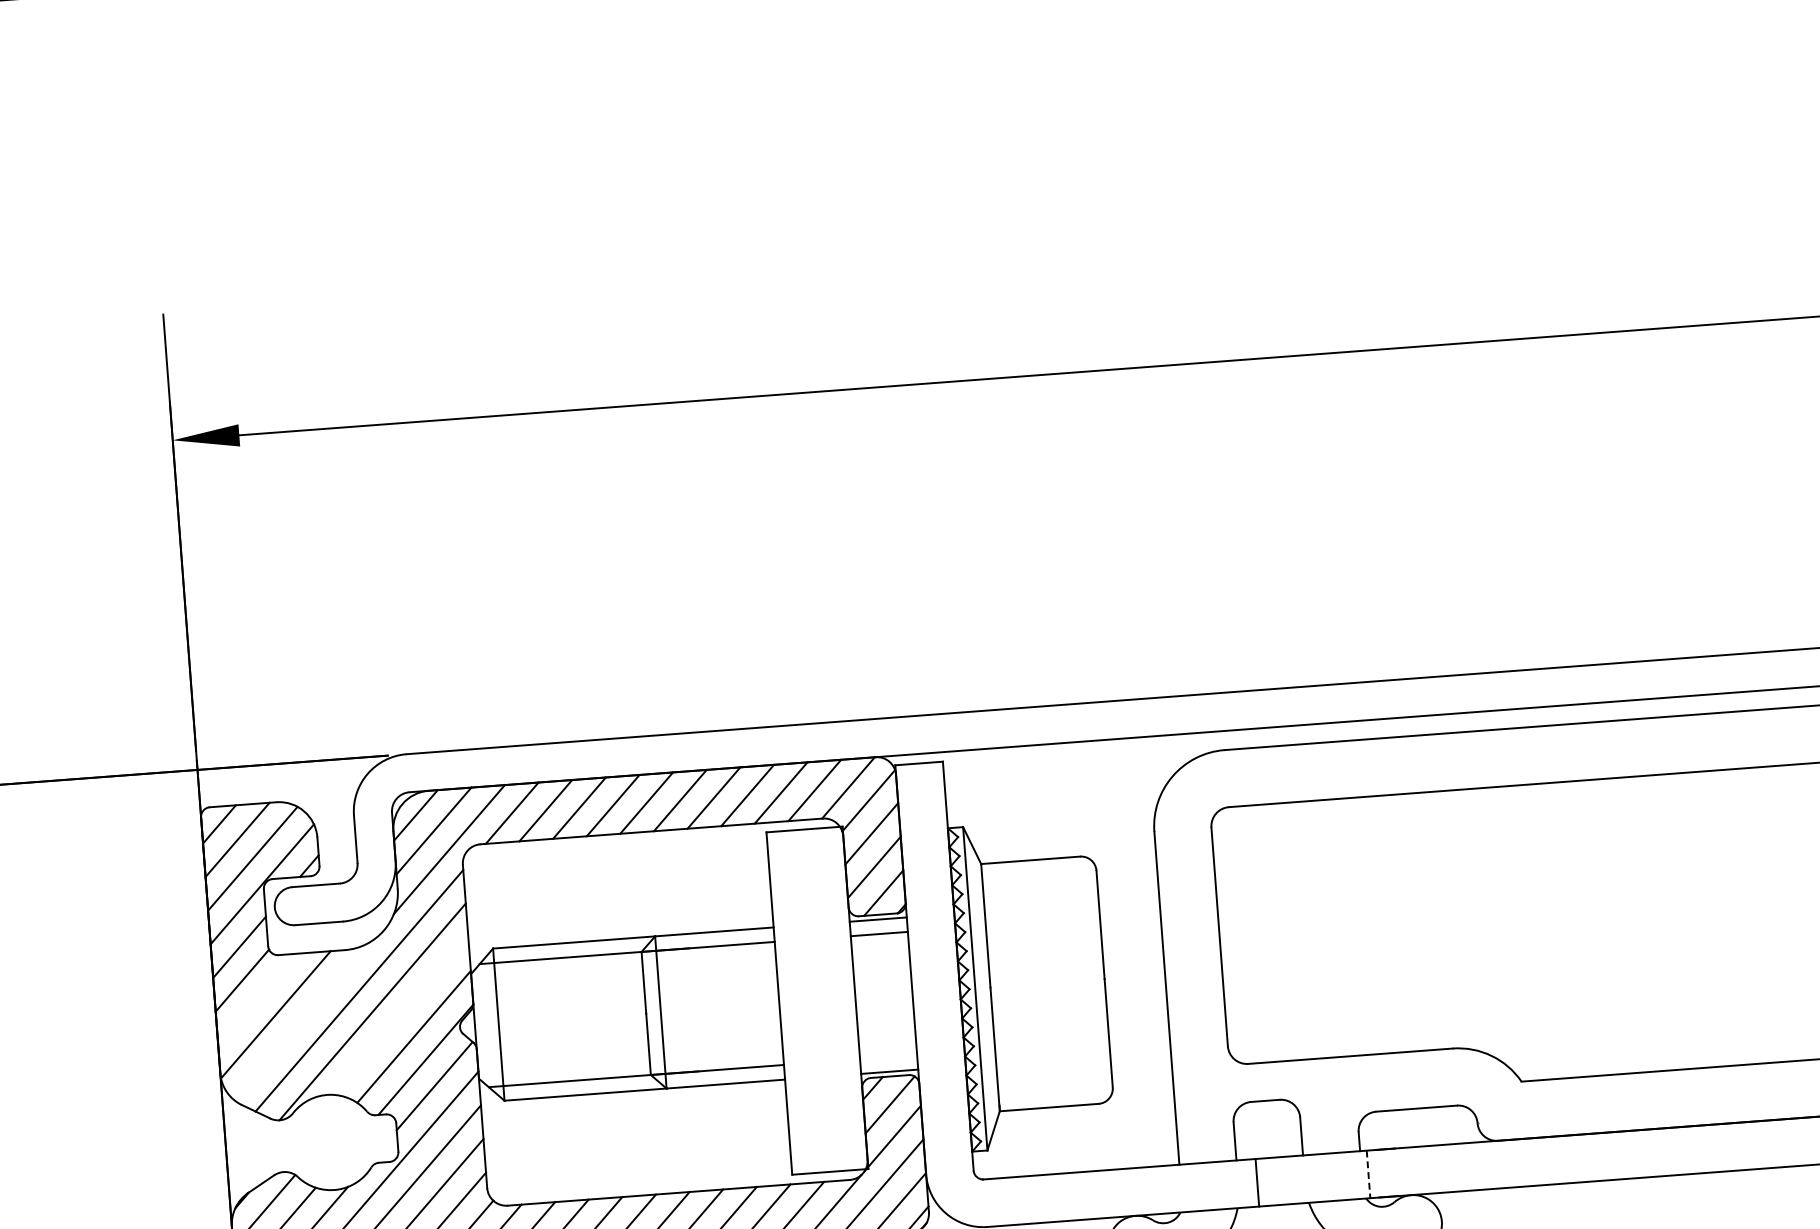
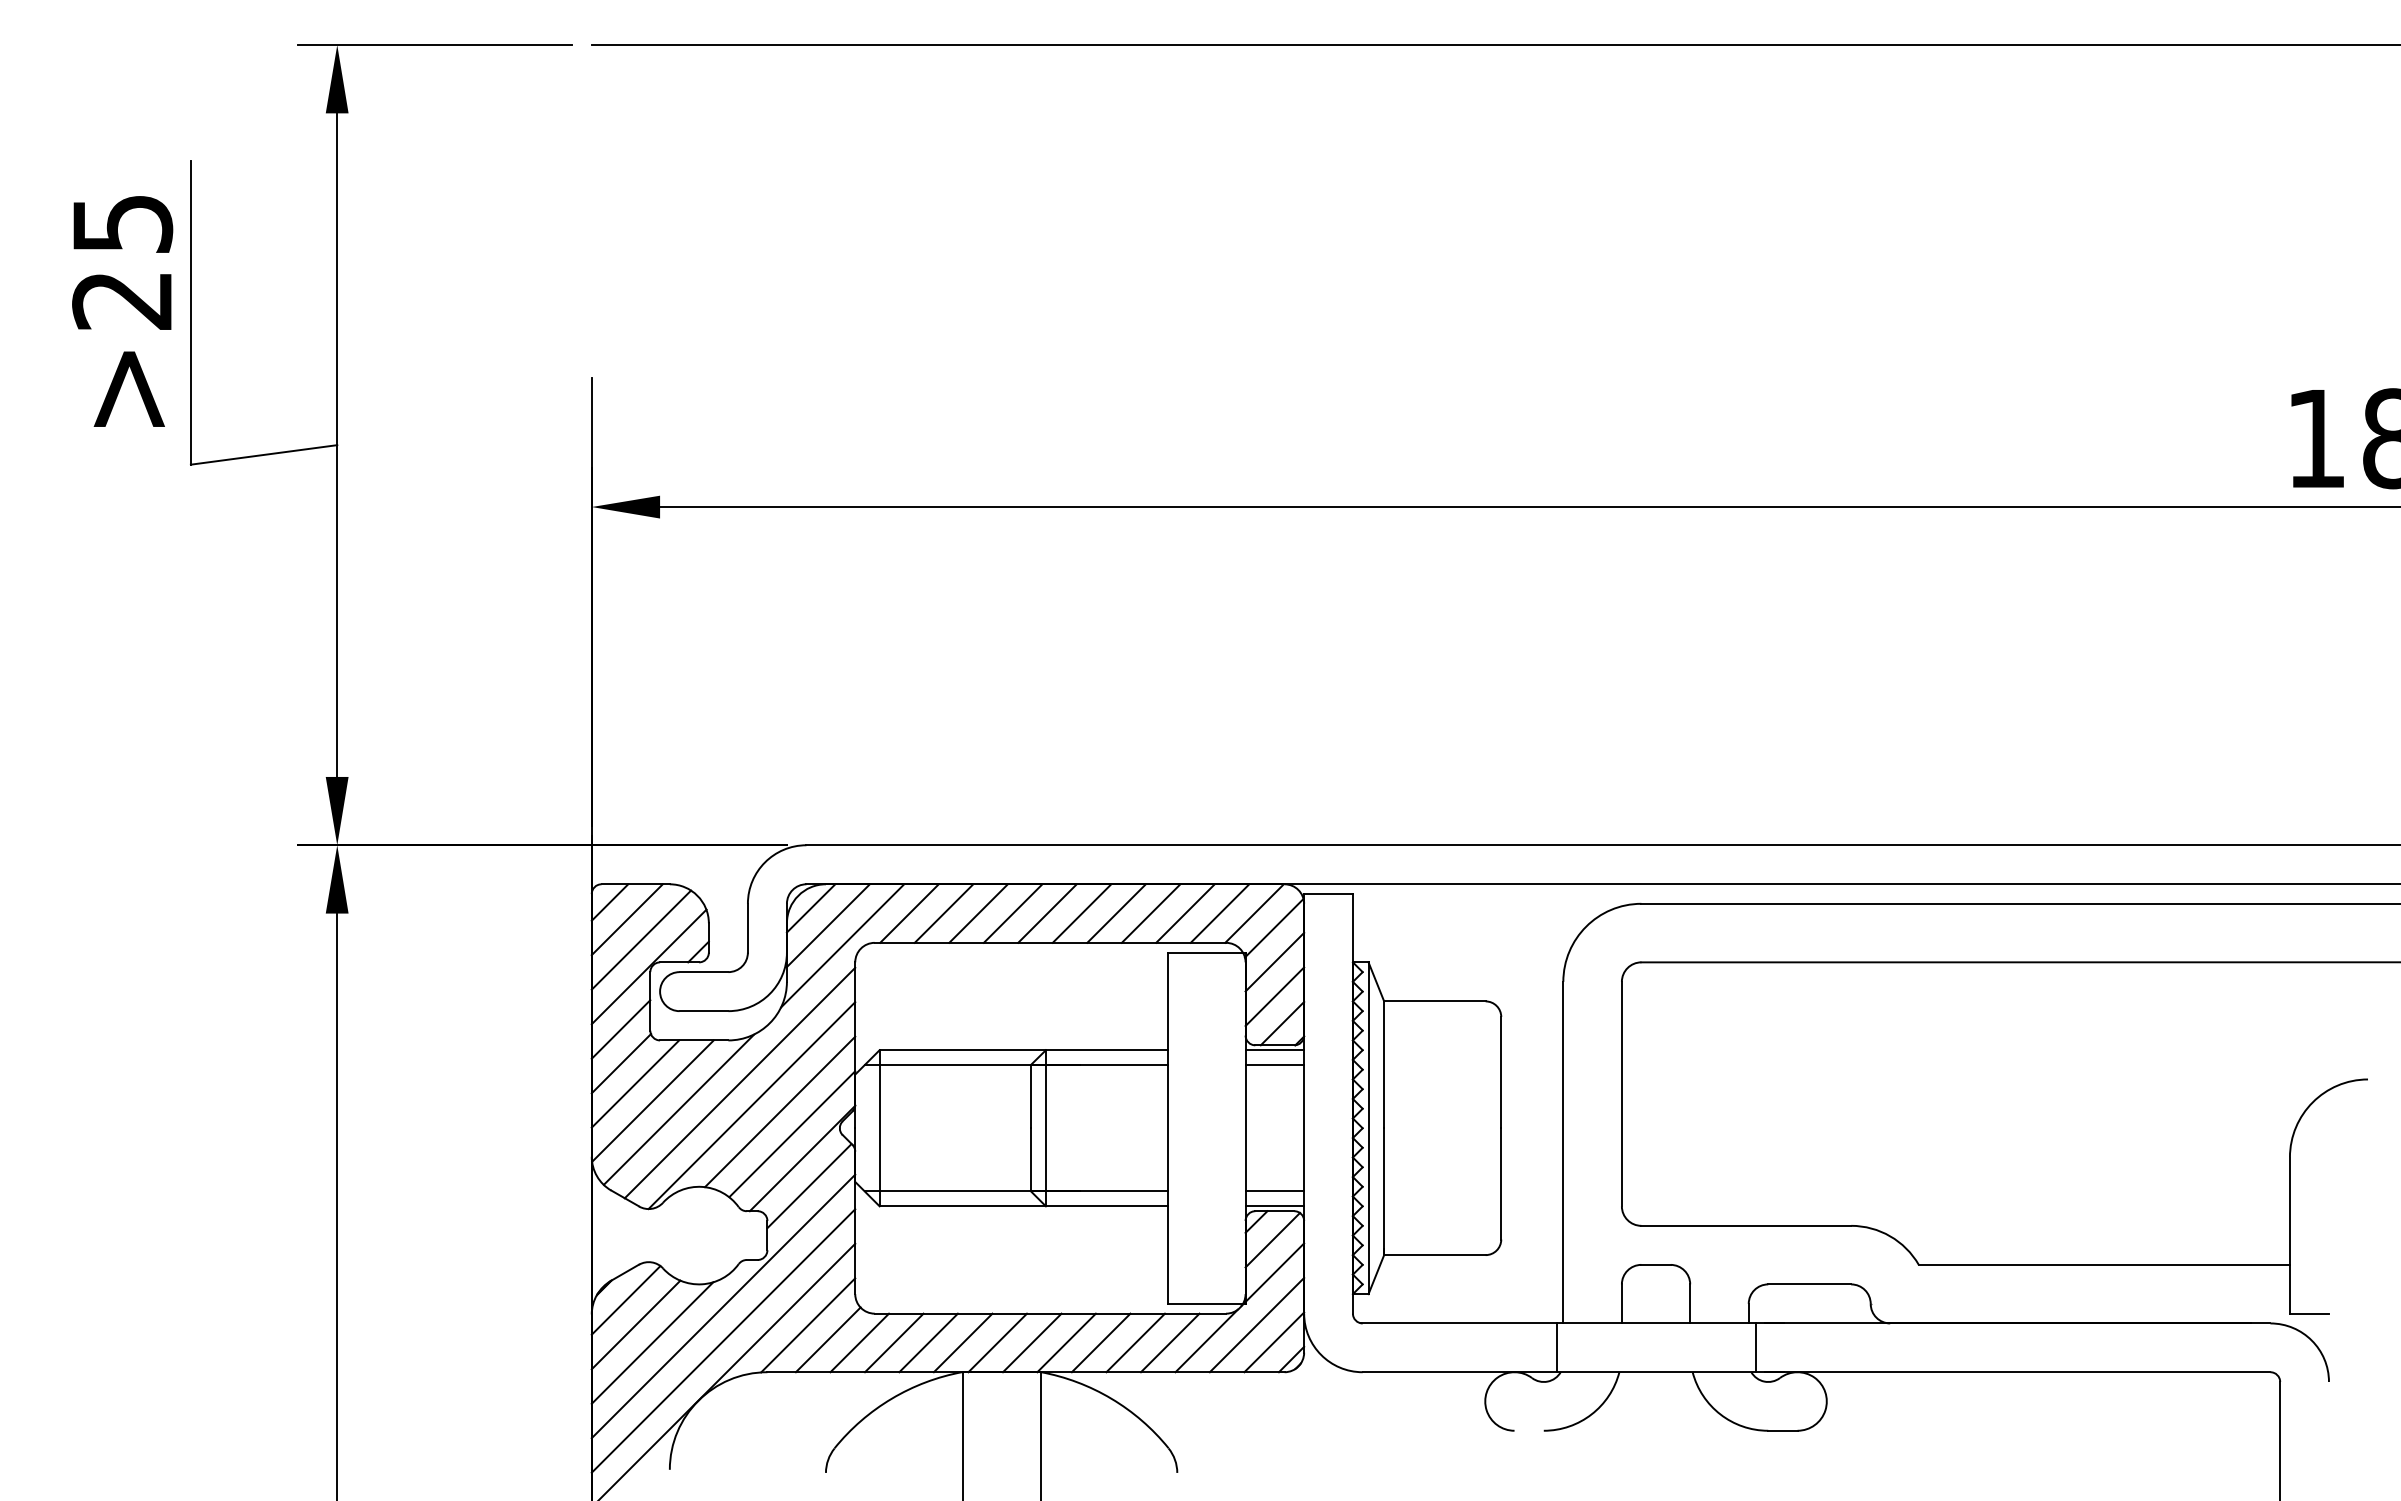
line: (257, 998) -> (635, 1083), added
line: (399, 1015) -> (779, 1111), added
line: (301, 1021) -> (678, 1109), added
line: (888, 1057) -> (1274, 1191), added
line: (1368, 1175) -> (1755, 1348), dashed -> solid
line: (1257, 1182) -> (1556, 1347), moved

